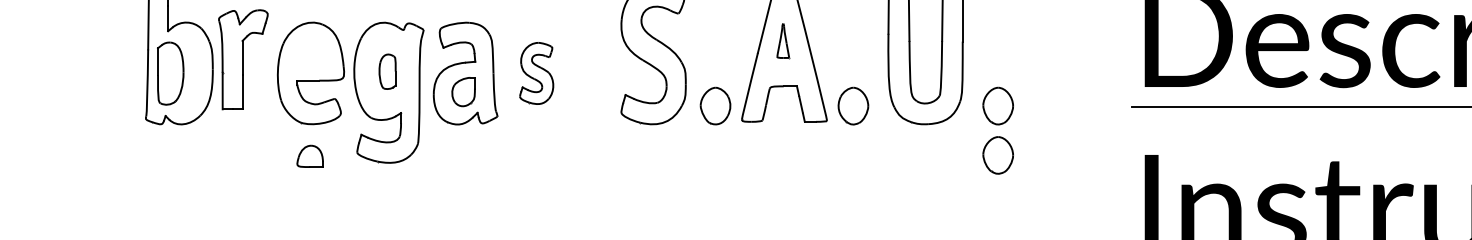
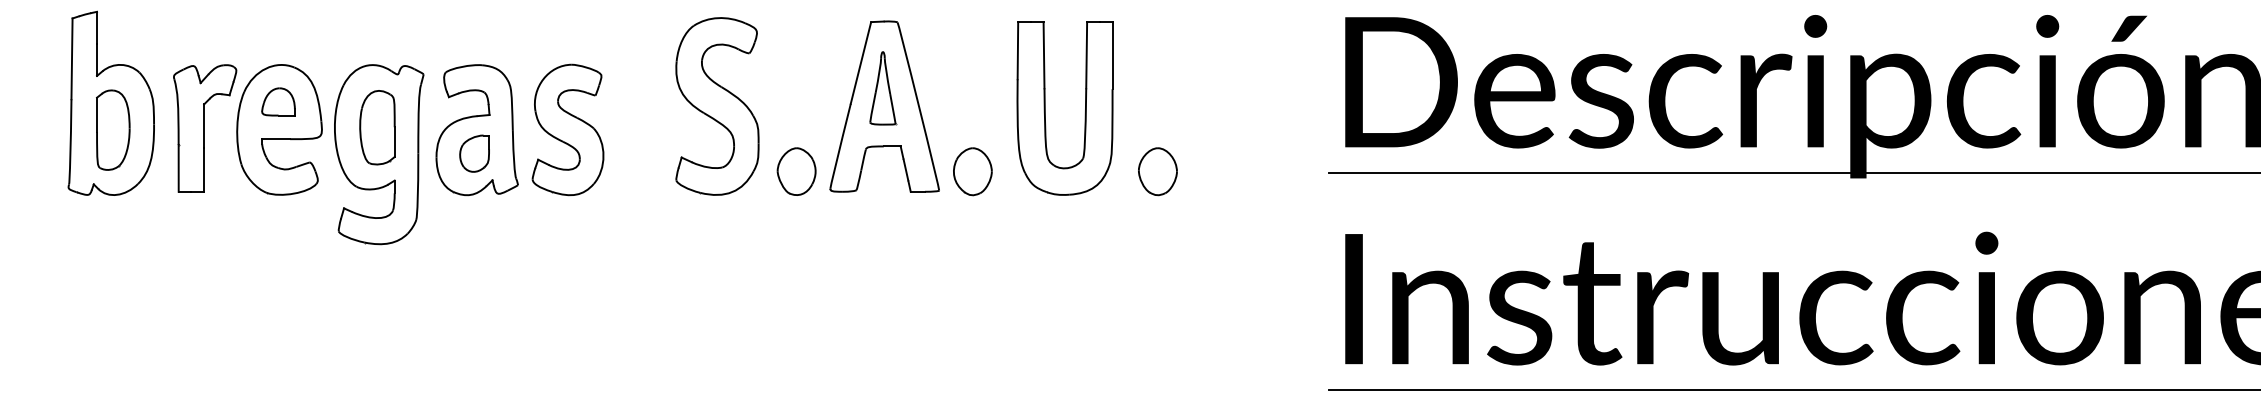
part: (783, 41) -> (883, 88), size x1.67
part: (243, 59) -> (205, 128), moved
part: (387, 71) -> (377, 127), size x1.67
part: (170, 73) -> (113, 129), moved
part: (536, 73) -> (567, 129), size x1.67
part: (997, 155) -> (1157, 234), removed
part: (310, 156) -> (278, 101), moved

